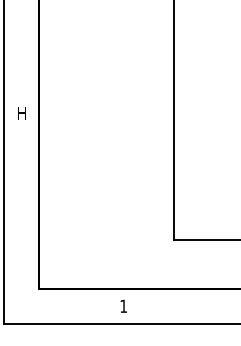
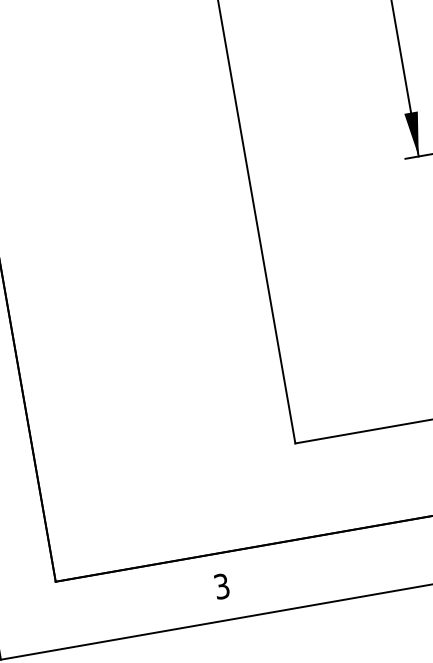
text: (123, 305) -> (221, 584), 1 -> 3

